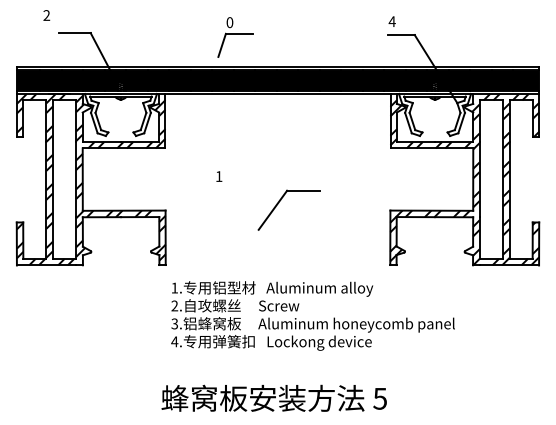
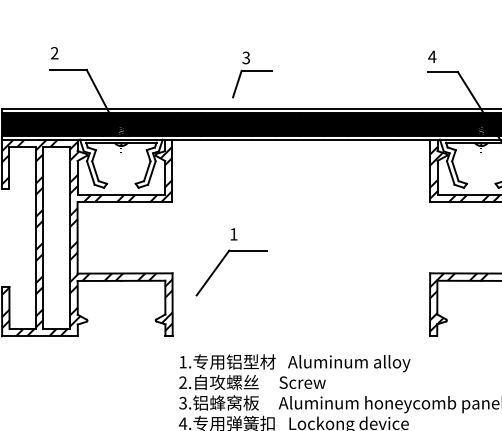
text: (46, 15) -> (54, 53), moved
text: (229, 22) -> (245, 57), 0 -> 3
part: (278, 204) -> (219, 266), moved

